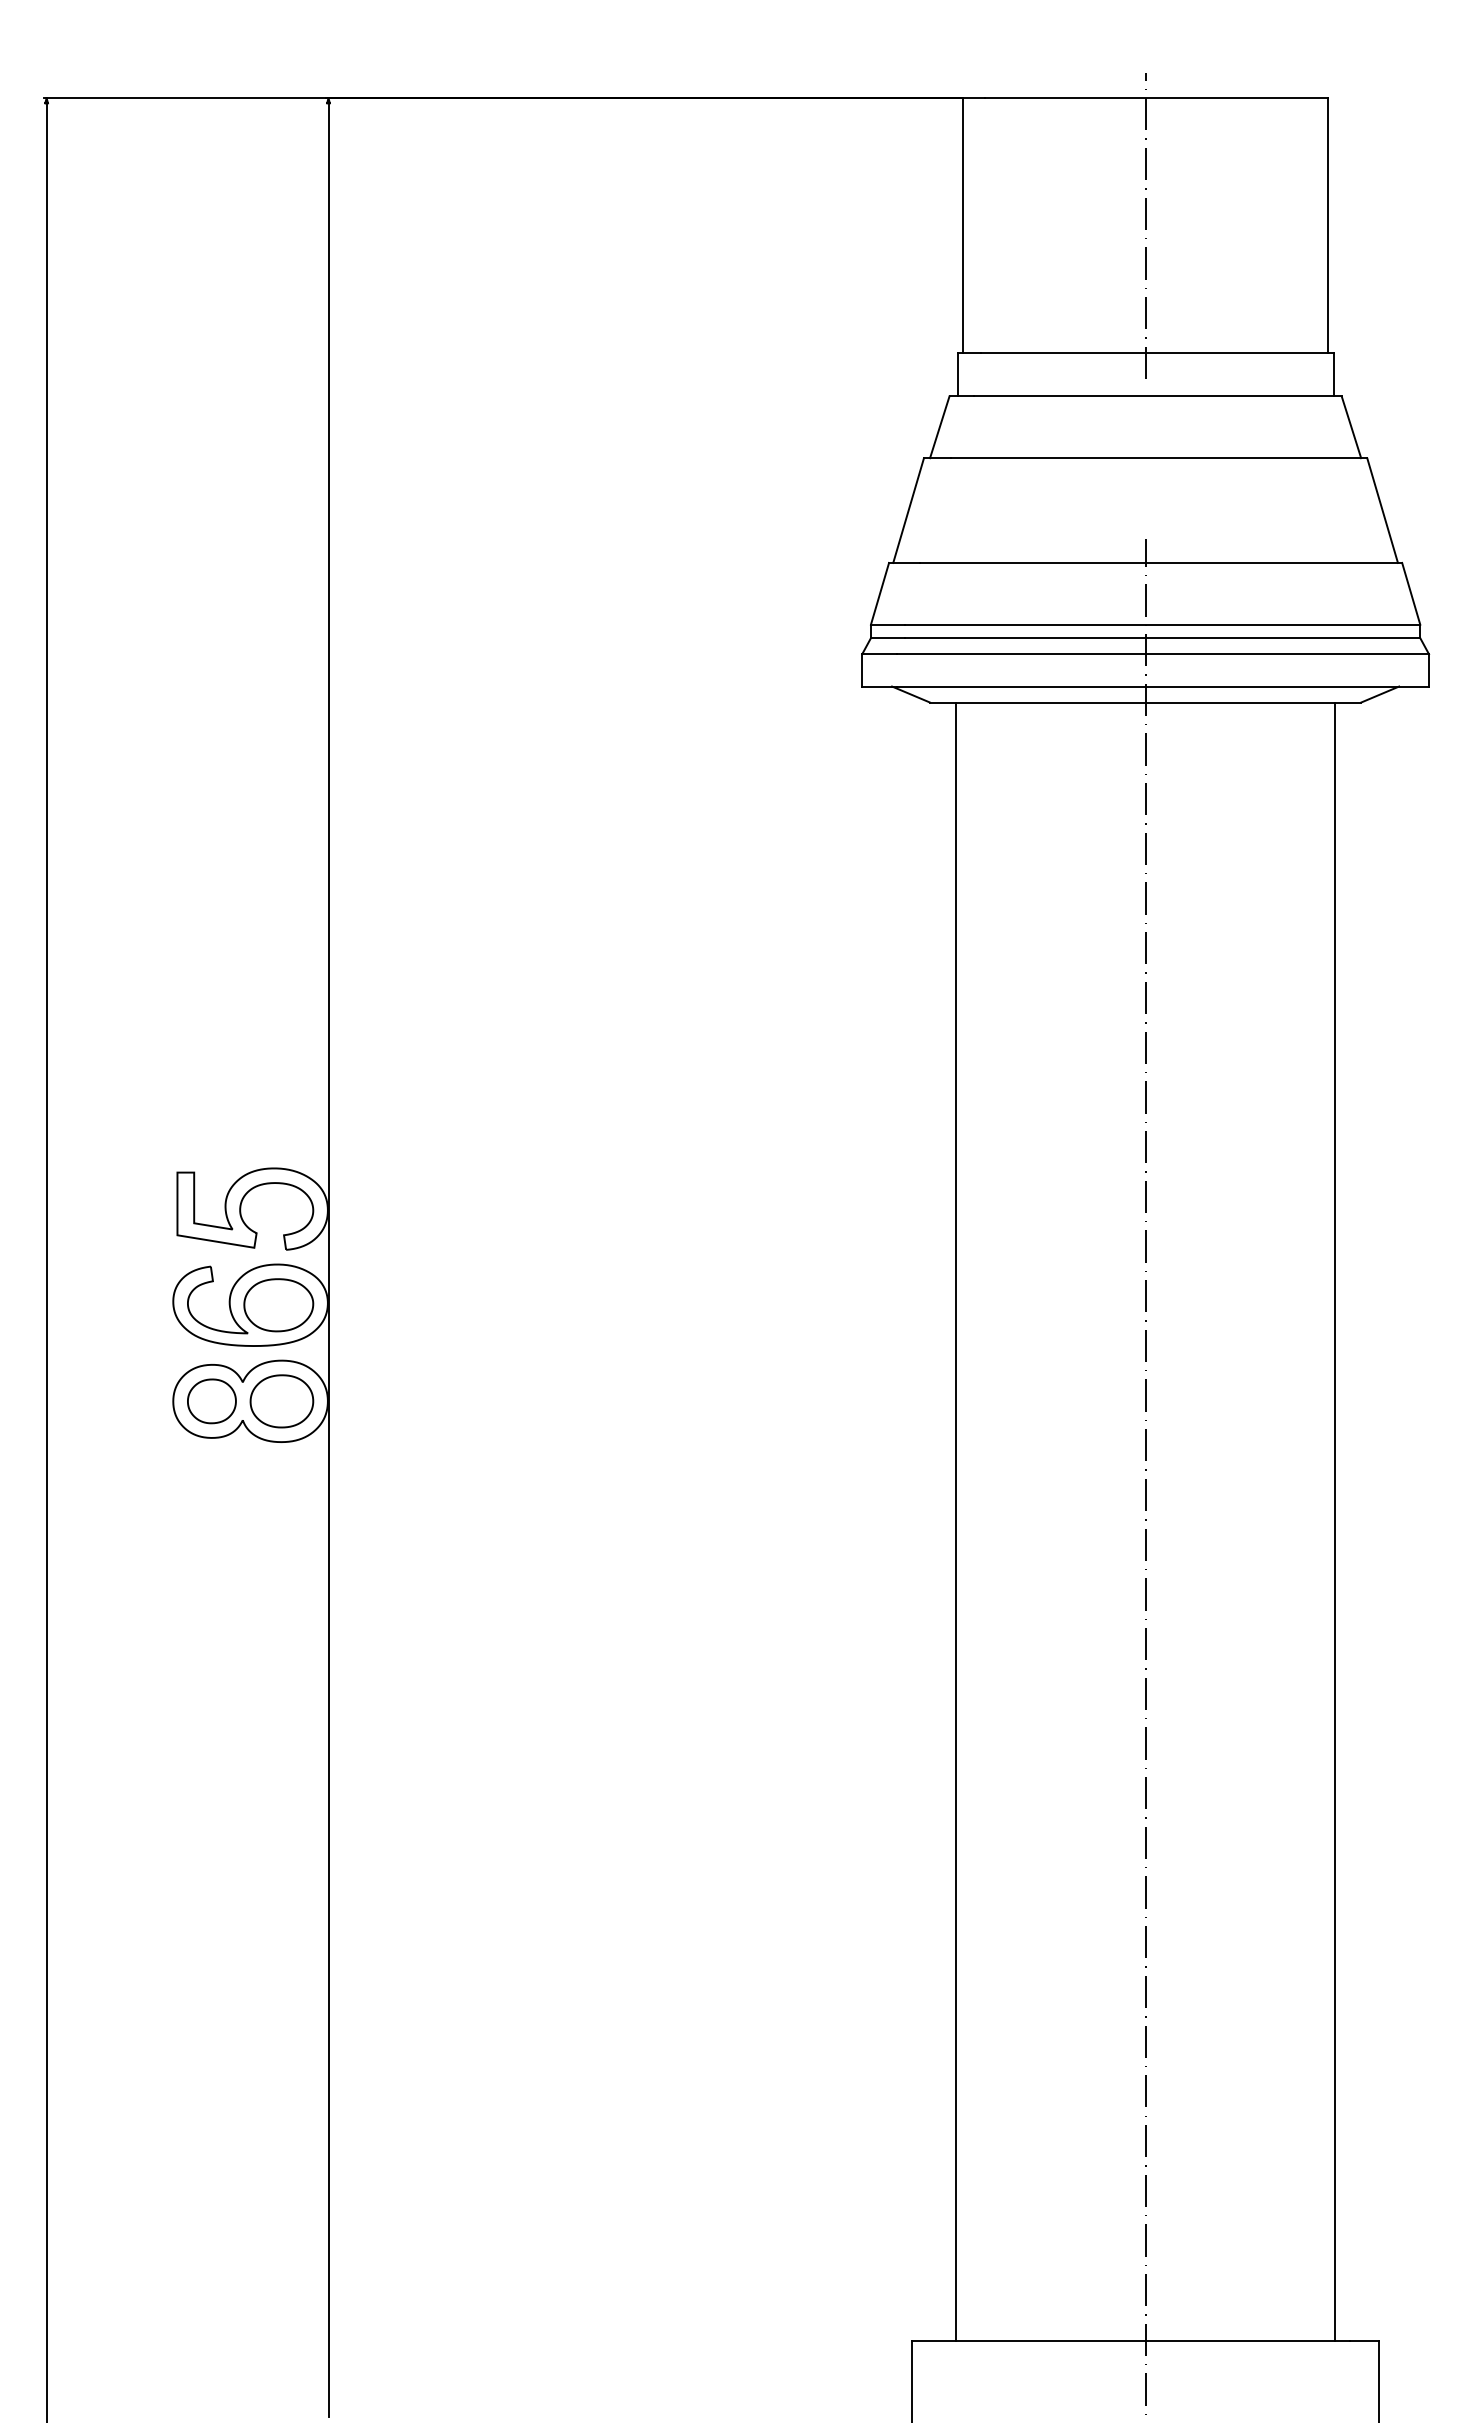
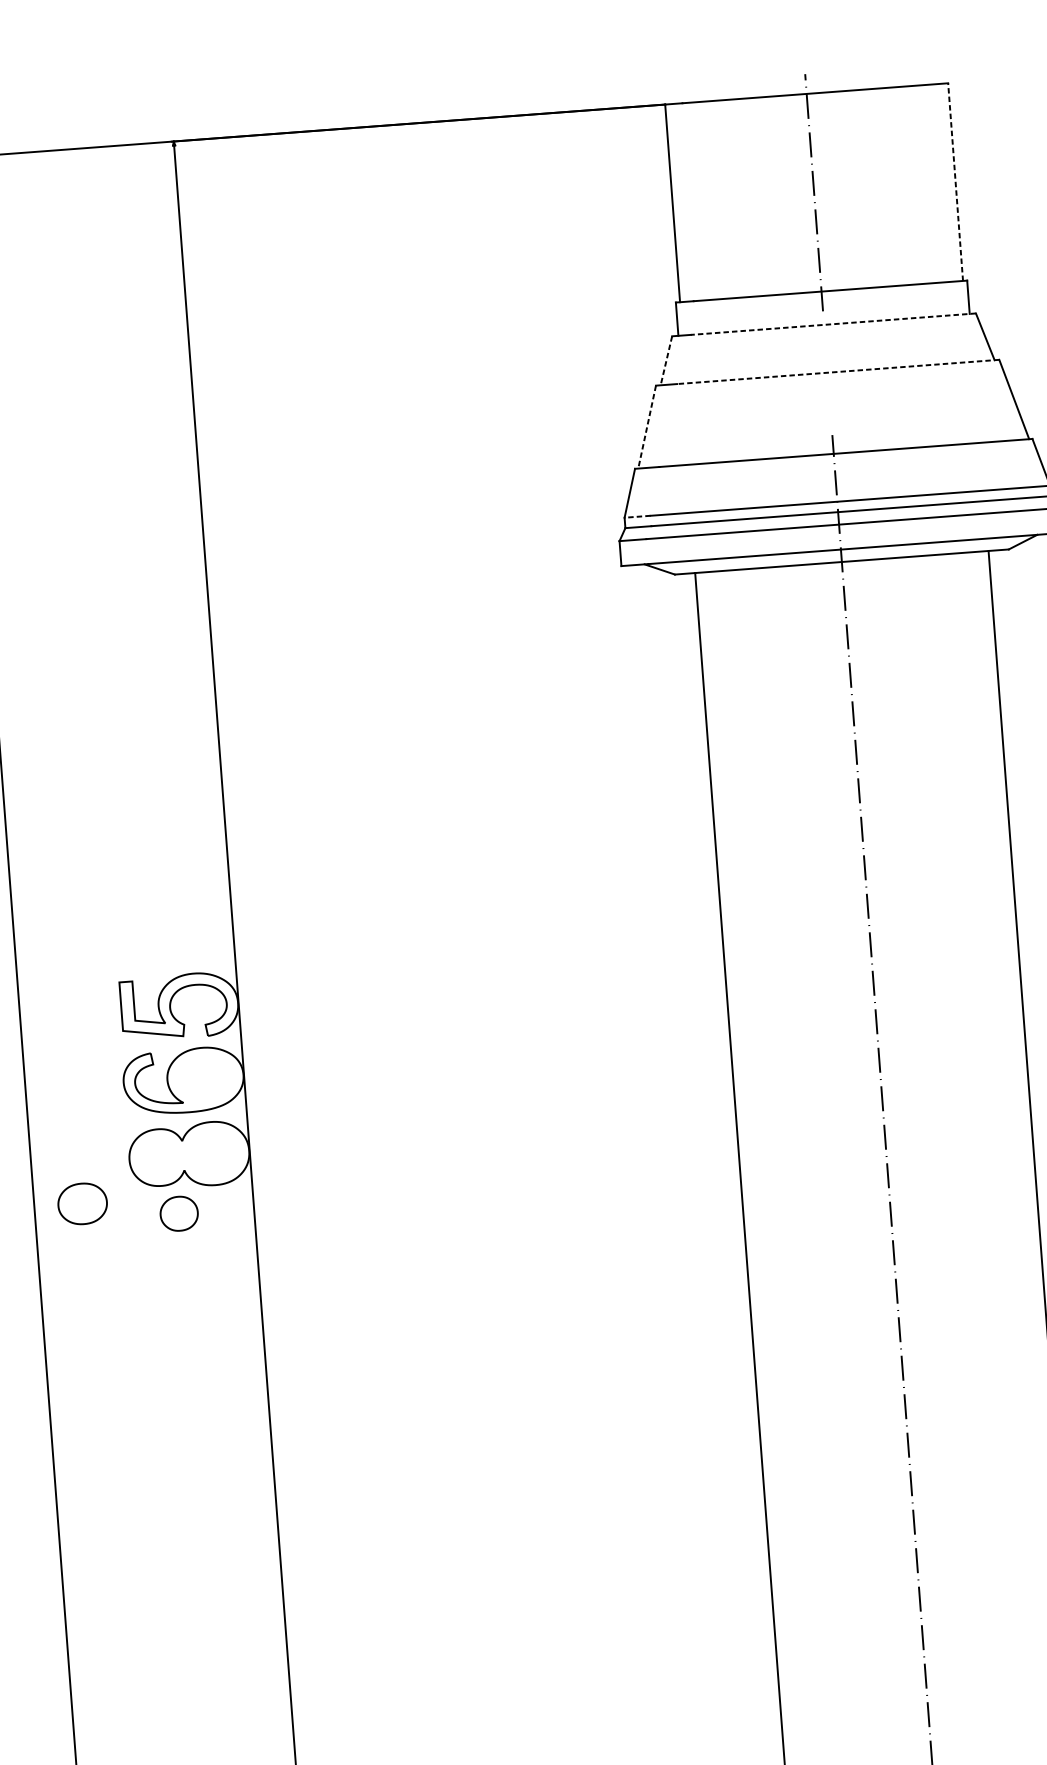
line: (1328, 225) -> (955, 181), solid -> dashed
line: (1157, 396) -> (833, 324), solid -> dashed
line: (939, 427) -> (666, 360), solid -> dashed
line: (1158, 458) -> (837, 372), solid -> dashed
line: (908, 510) -> (647, 427), solid -> dashed
line: (887, 624) -> (637, 516), solid -> dashed
part: (278, 1305) -> (205, 1079), removed
part: (211, 1401) -> (178, 1213), moved
part: (281, 1401) -> (82, 1204), moved

